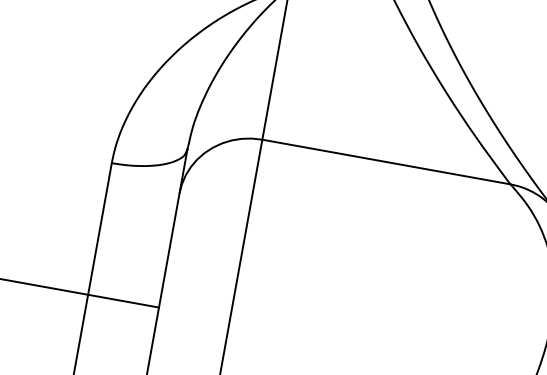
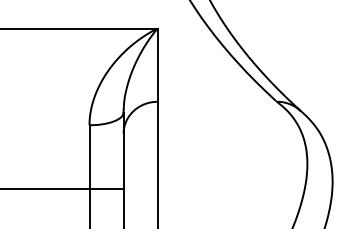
line: (385, 161) -> (216, 101), removed

